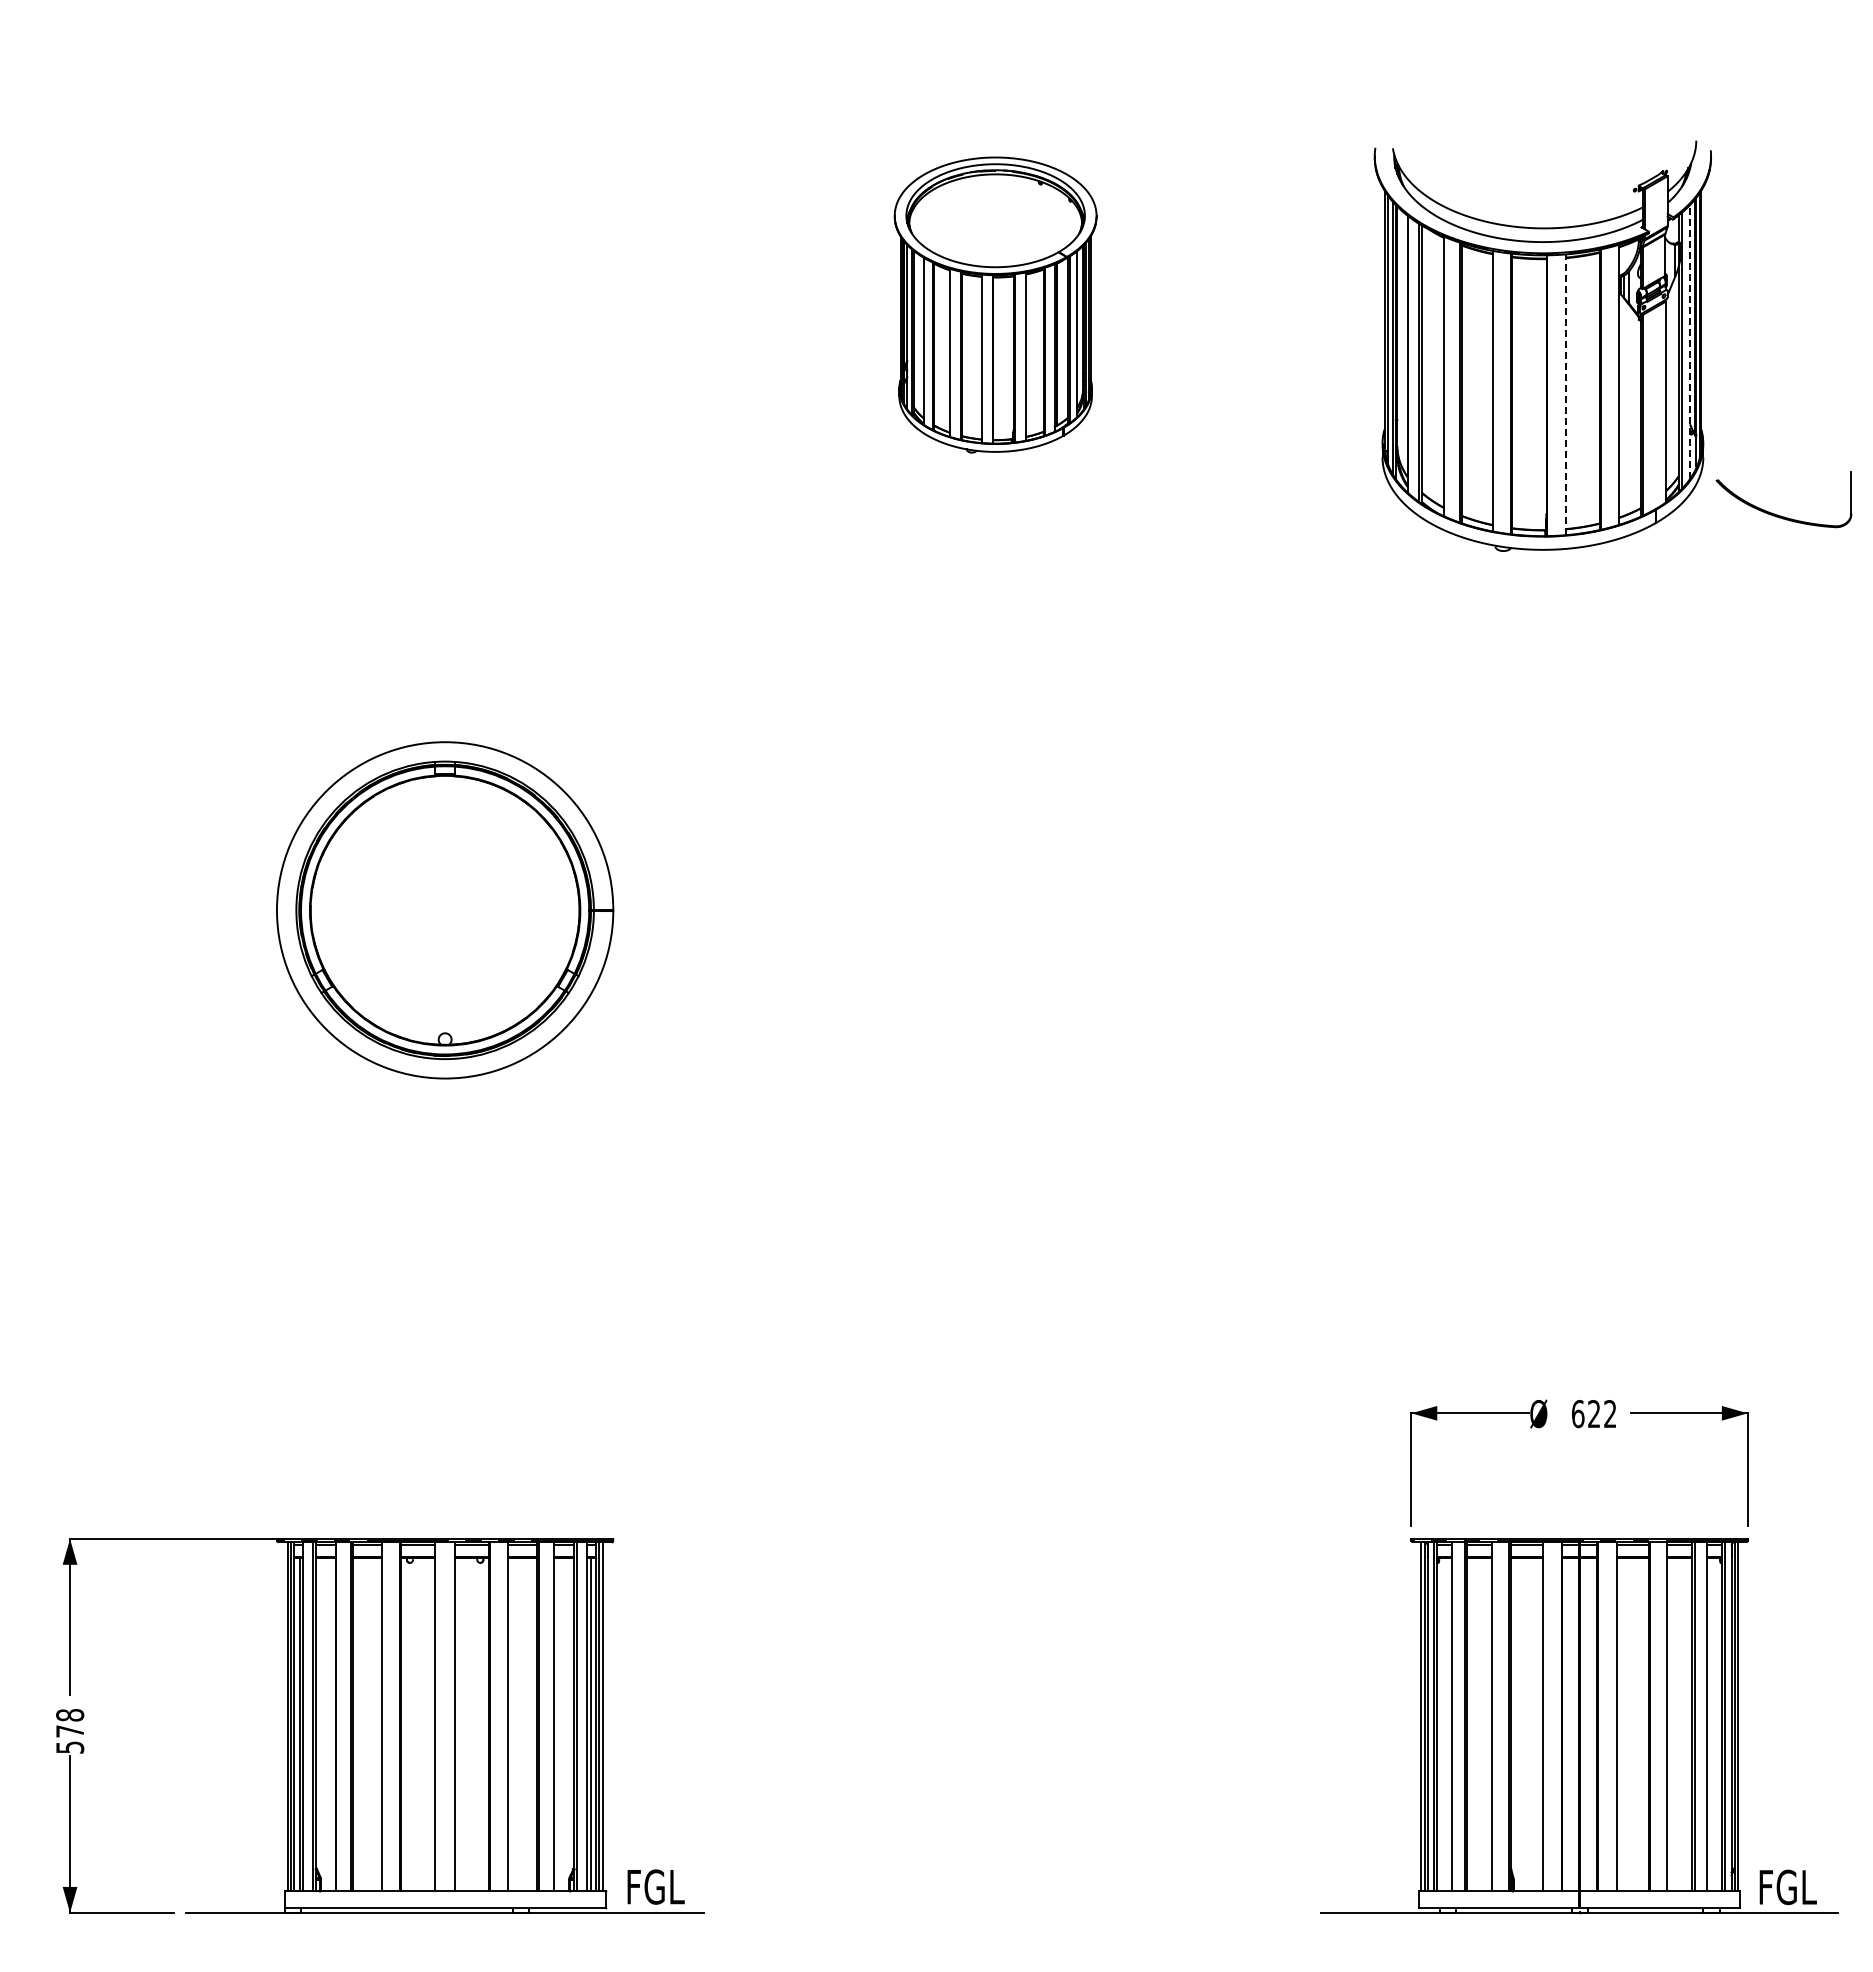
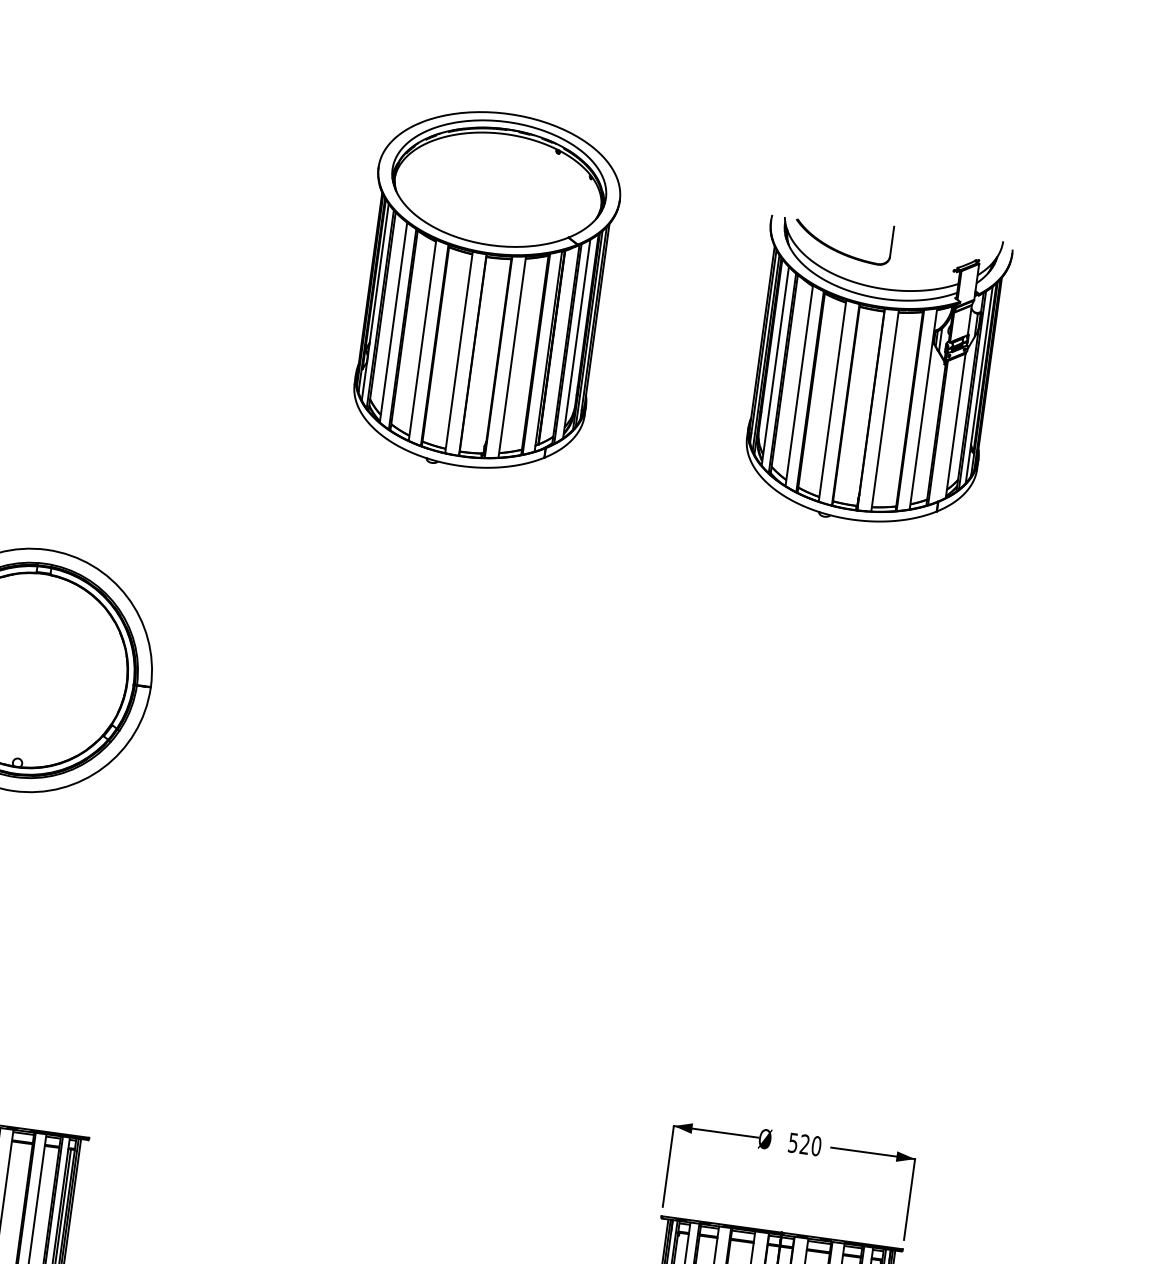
part: (995, 304) -> (484, 289), size x1.67
line: (1690, 341) -> (979, 384), dashed -> solid
line: (1566, 394) -> (885, 410), dashed -> solid
part: (1781, 515) -> (839, 250), moved
text: (1594, 1414) -> (805, 1144), 622 -> 520

